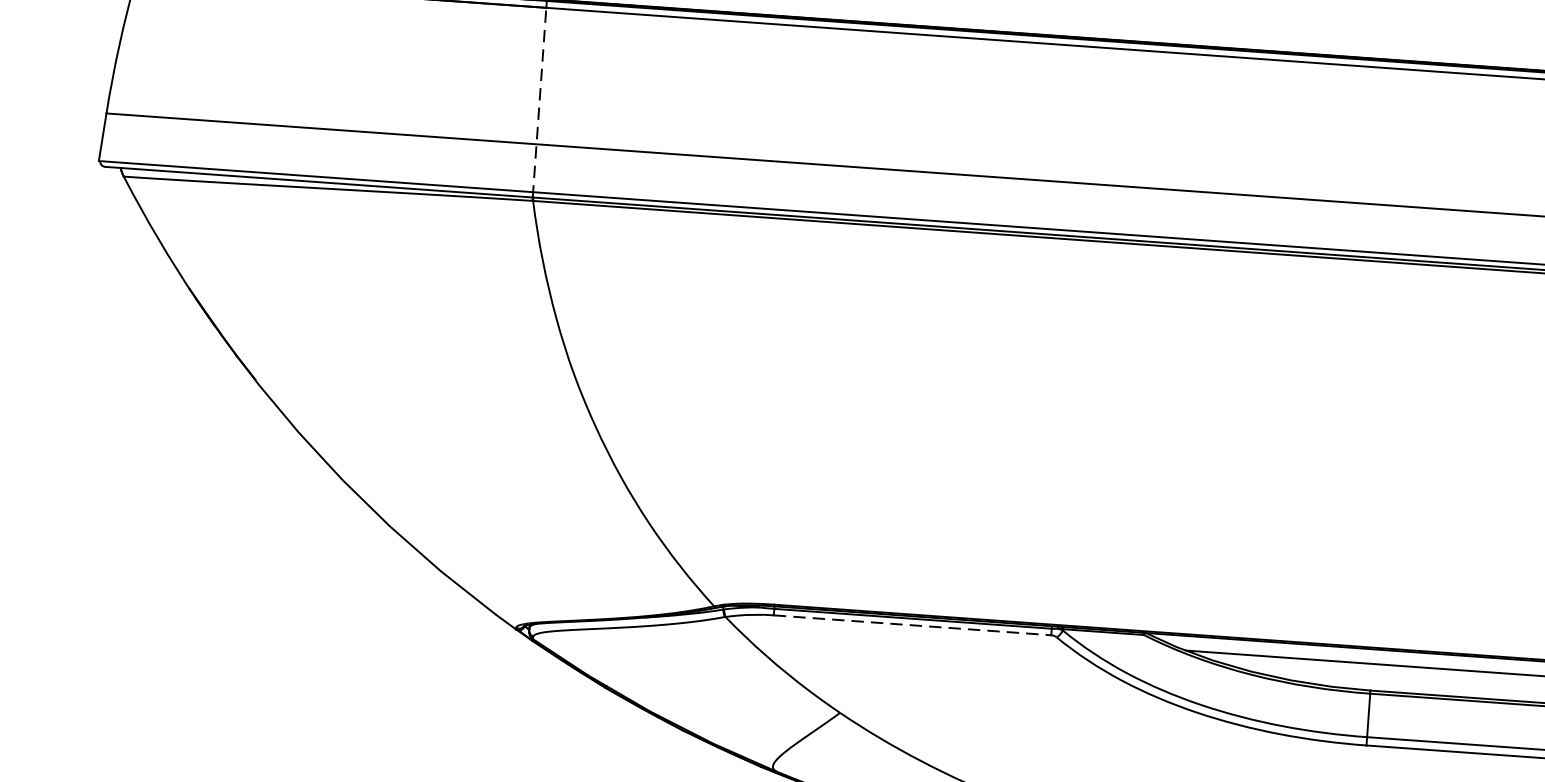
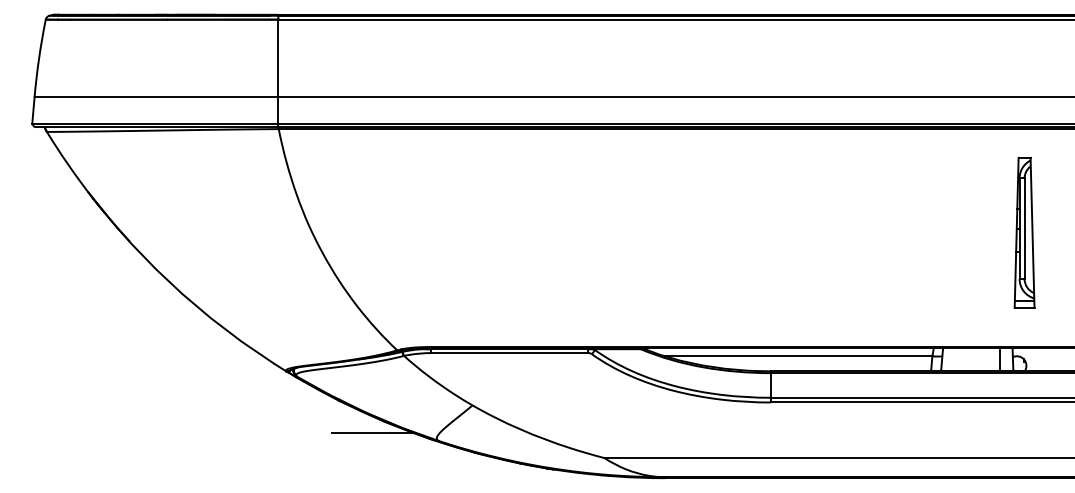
line: (539, 102) -> (278, 73), dashed -> solid
line: (911, 626) -> (509, 353), dashed -> solid
line: (661, 749) -> (373, 433), added

